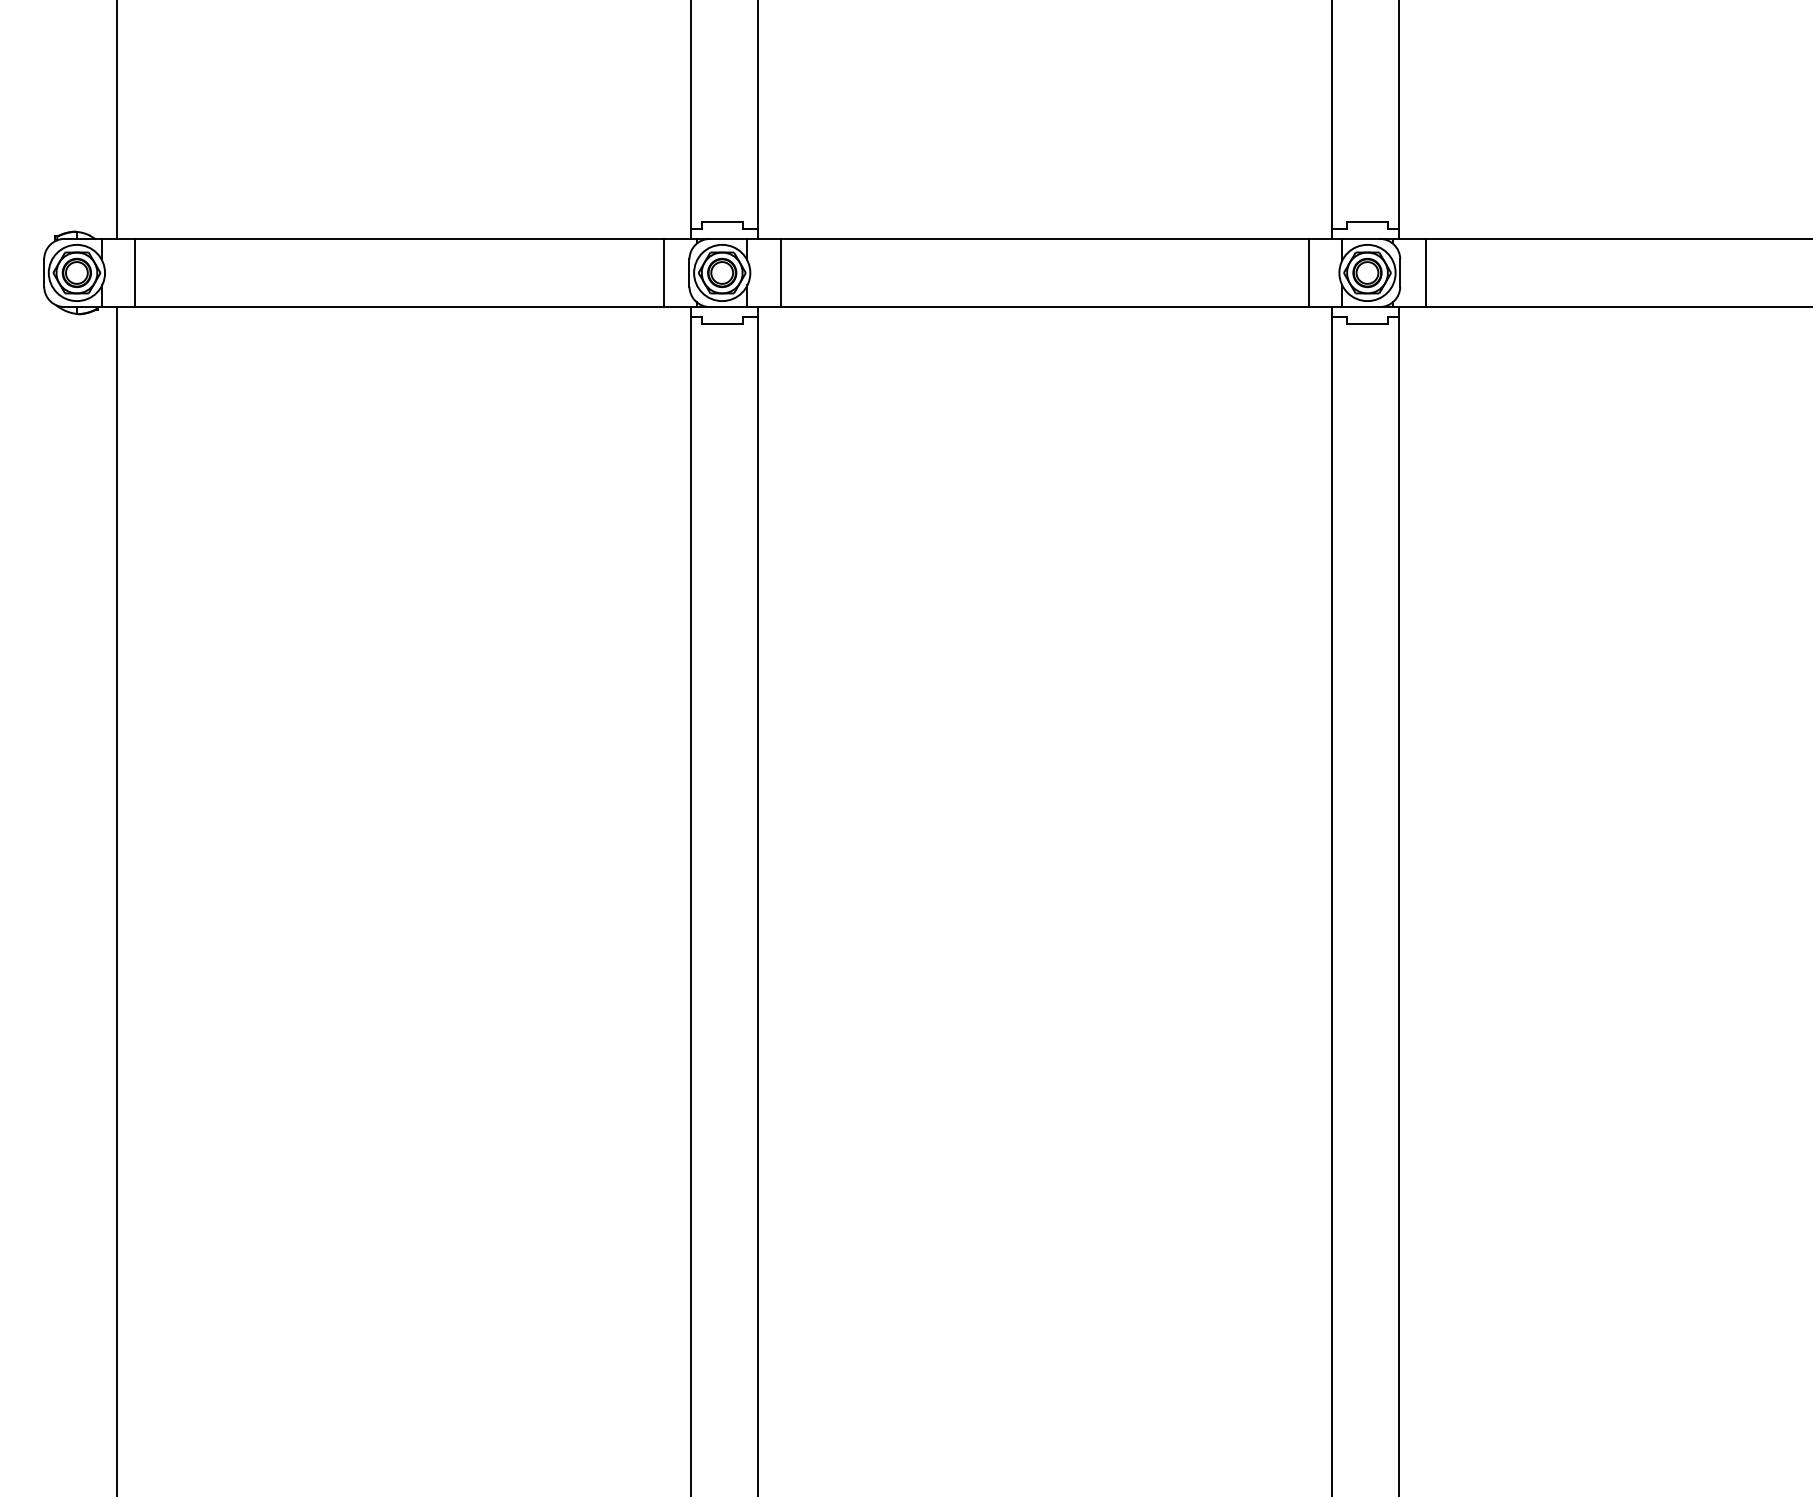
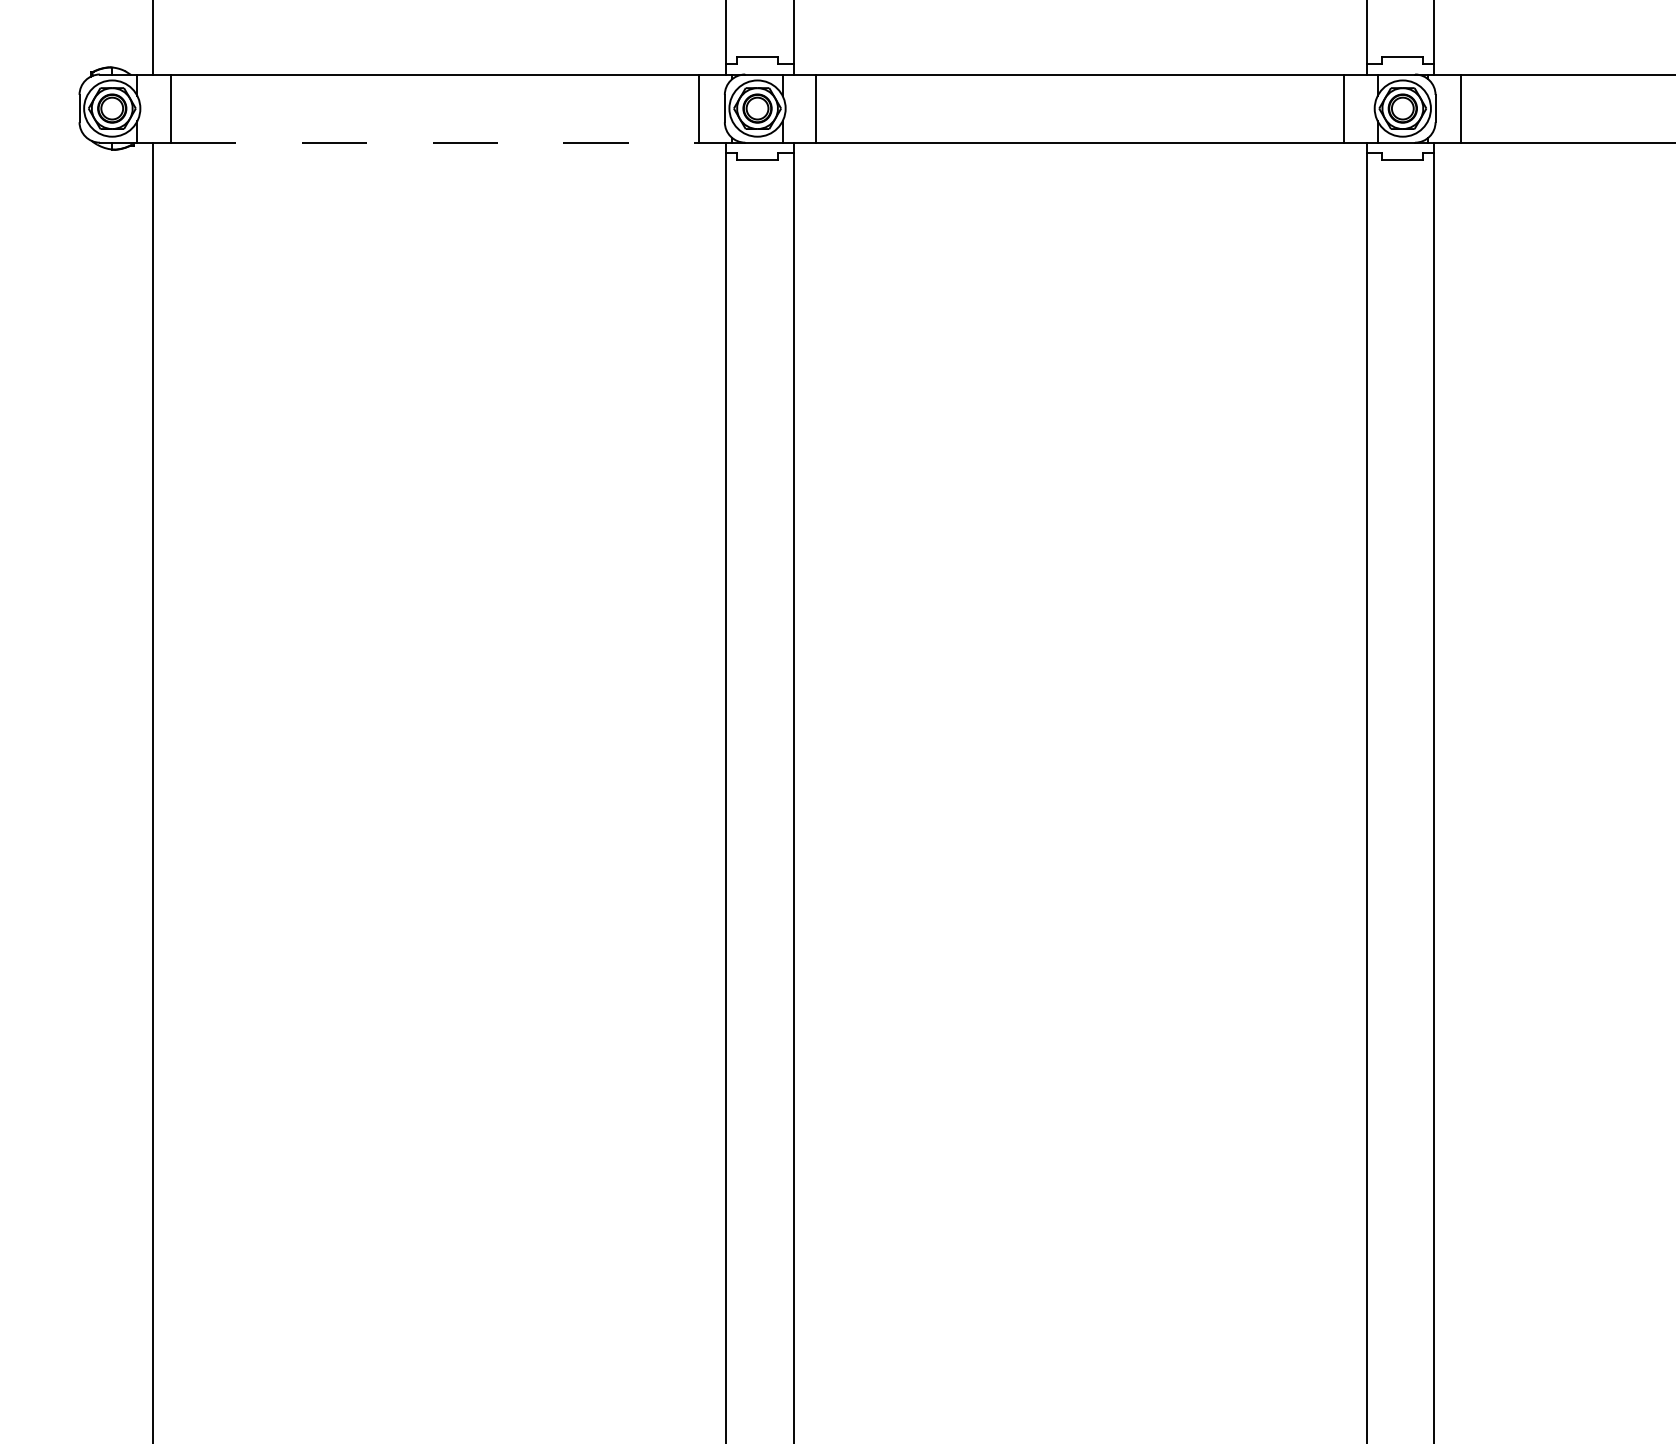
line: (400, 307) -> (435, 143), solid -> dashed

